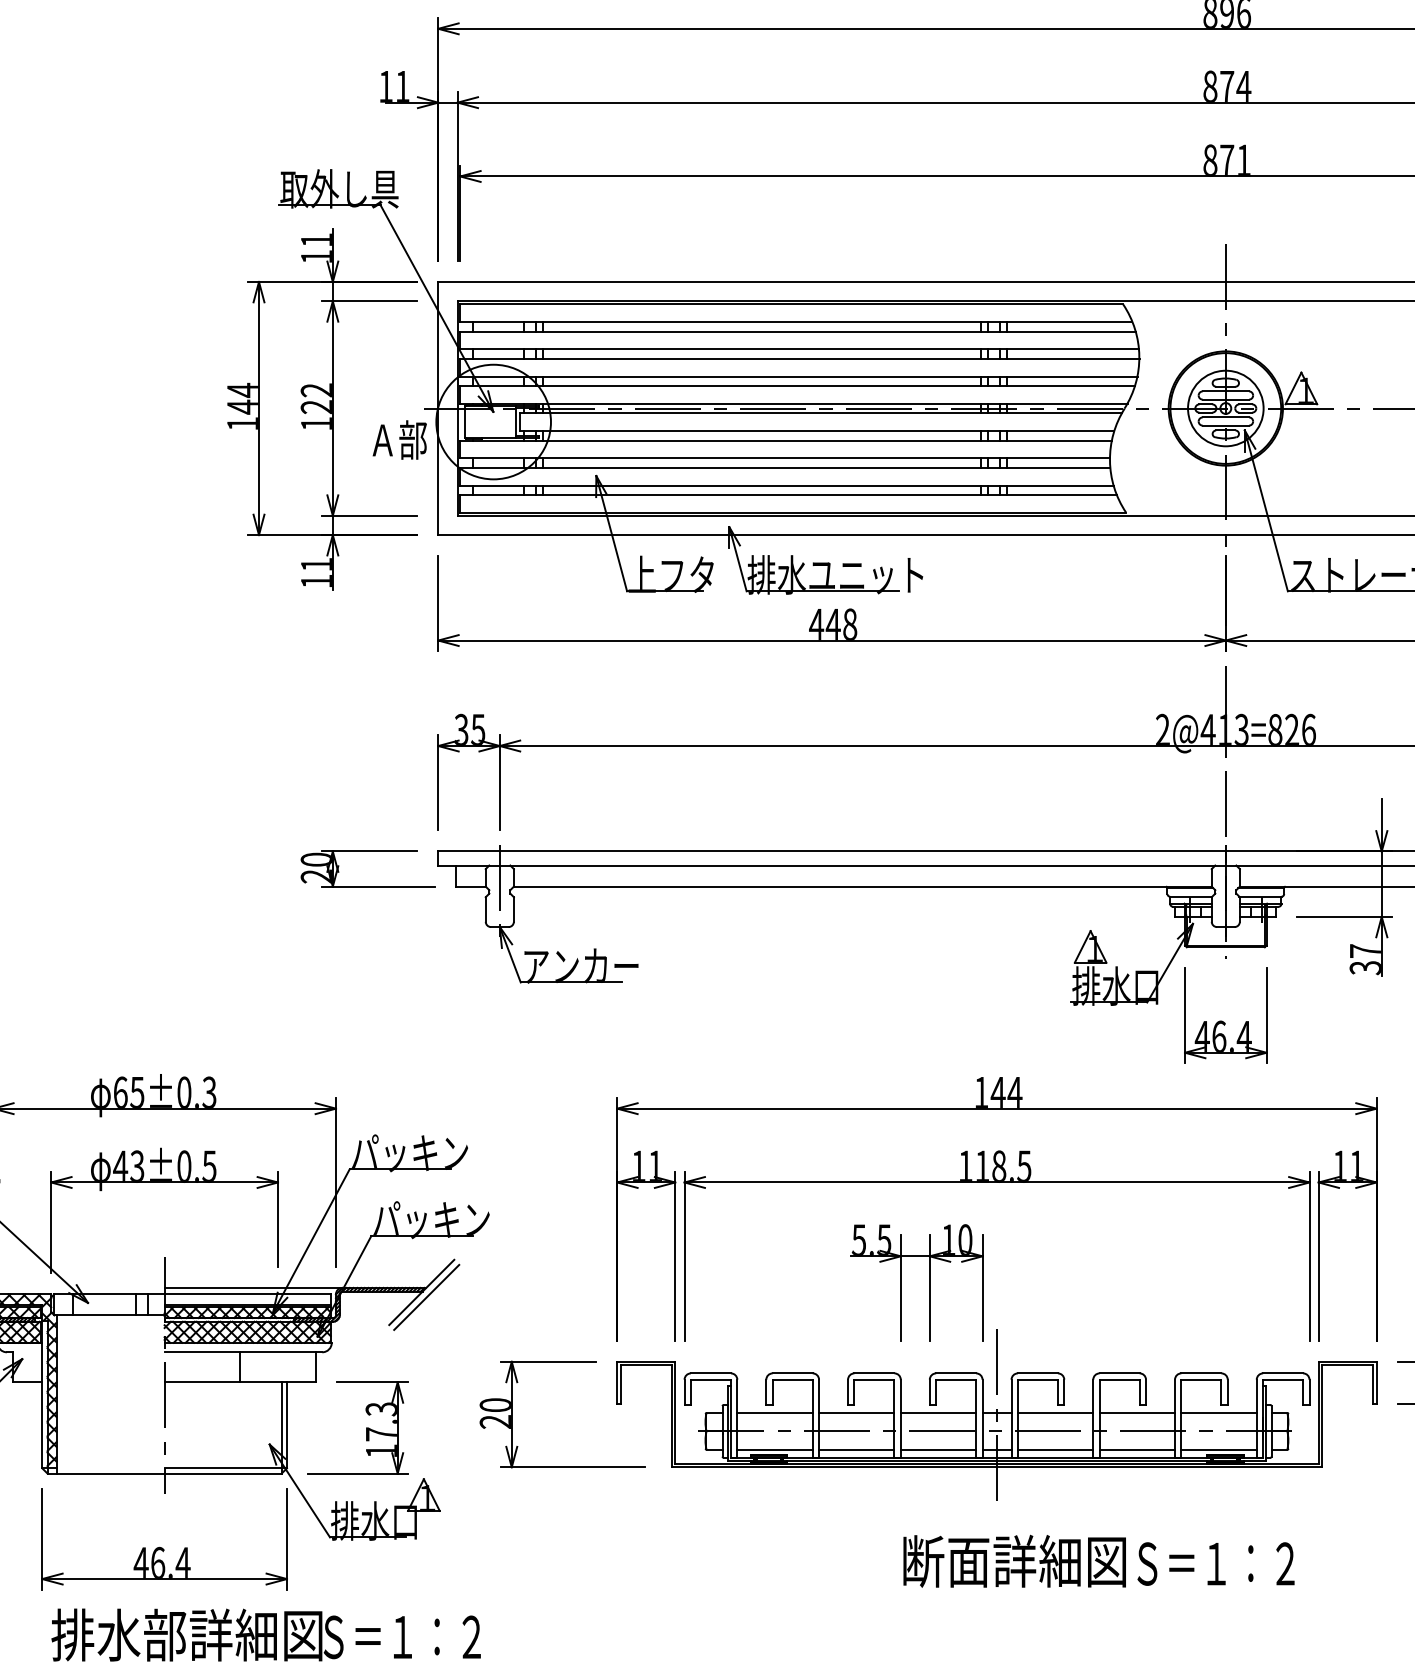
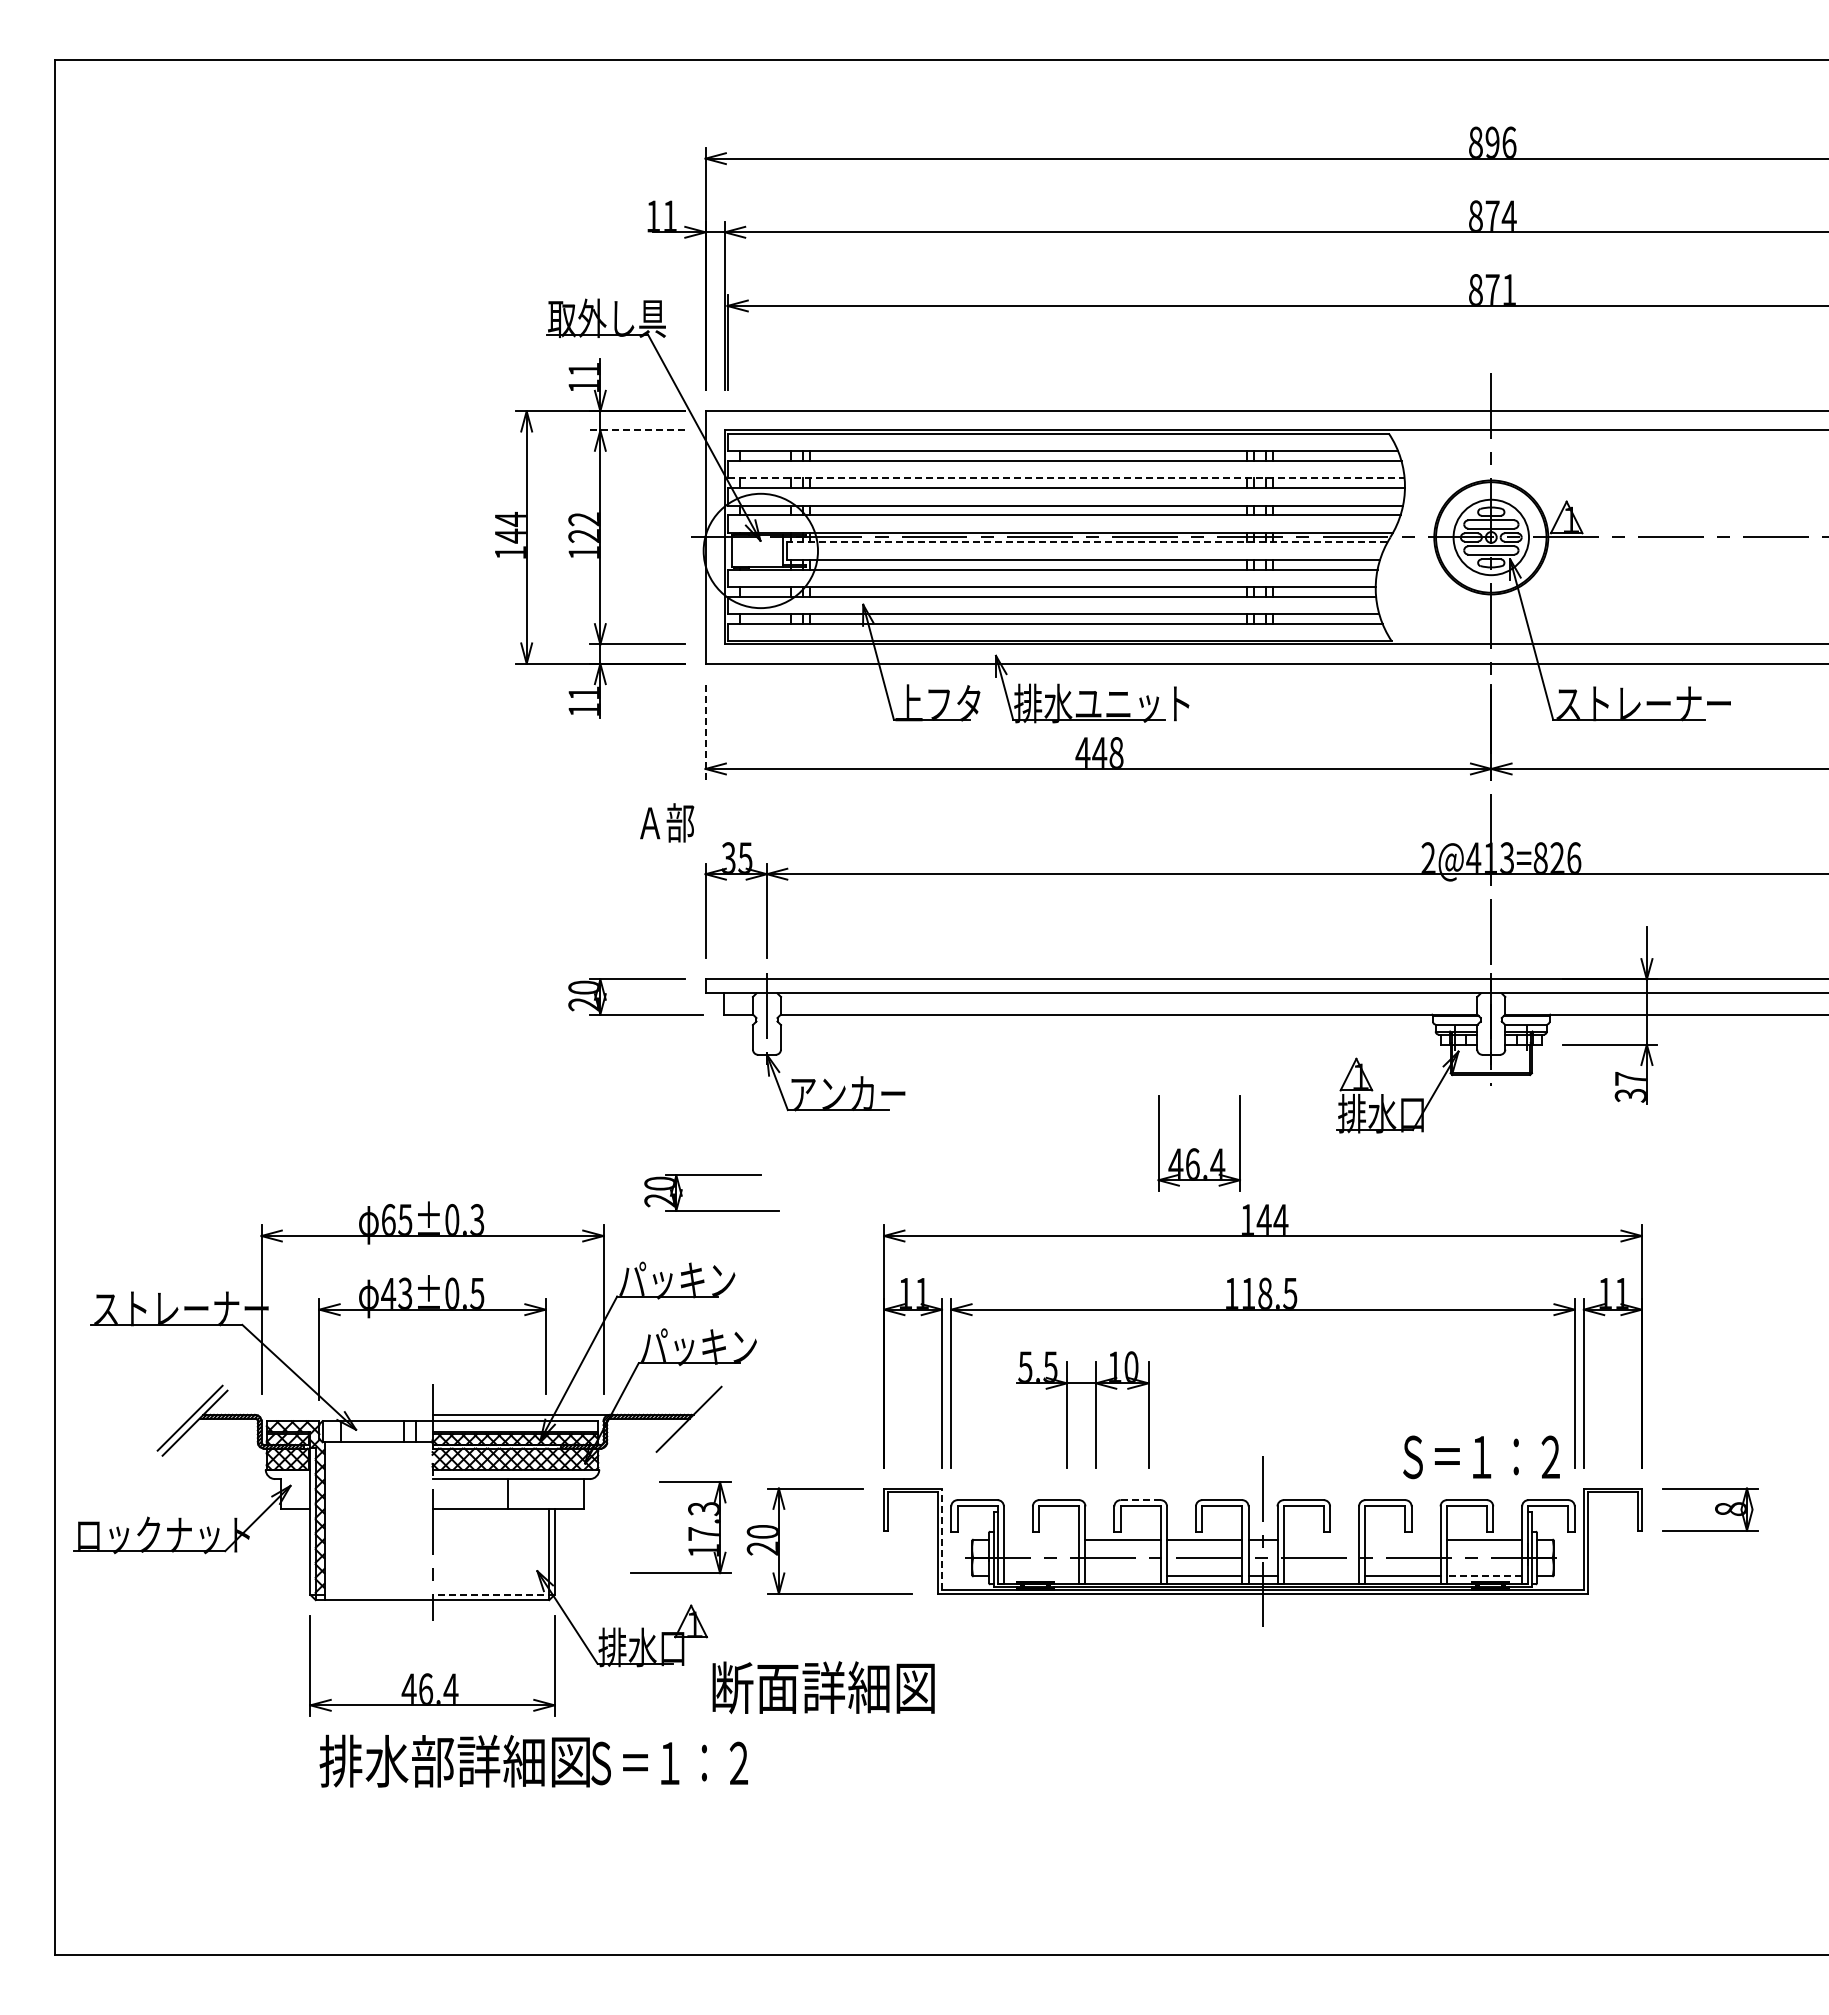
line: (369, 301) -> (636, 430), solid -> dashed
line: (800, 349) -> (1066, 478), solid -> dashed
line: (820, 413) -> (1086, 542), solid -> dashed
text: (400, 439) -> (667, 822), moved
line: (438, 603) -> (705, 732), solid -> dashed
part: (1225, 1015) -> (1198, 1143), moved
part: (444, 1048) -> (711, 1175), added
part: (929, 1282) -> (1095, 1409), moved
line: (426, 1296) -> (693, 1423), removed
line: (874, 1373) -> (1140, 1500), solid -> dashed
line: (675, 1412) -> (942, 1539), solid -> dashed
line: (774, 1412) -> (1041, 1539), removed
line: (1055, 1412) -> (1321, 1539), removed
line: (1136, 1412) -> (1402, 1539), removed
part: (366, 1427) -> (688, 1527), moved
line: (774, 1449) -> (1041, 1576), removed
line: (856, 1449) -> (1122, 1576), removed
line: (1055, 1449) -> (1321, 1576), removed
line: (1219, 1449) -> (1484, 1576), solid -> dashed
line: (225, 1467) -> (493, 1594), solid -> dashed
text: (1014, 1561) -> (823, 1687), moved
text: (1216, 1564) -> (1481, 1457), moved

